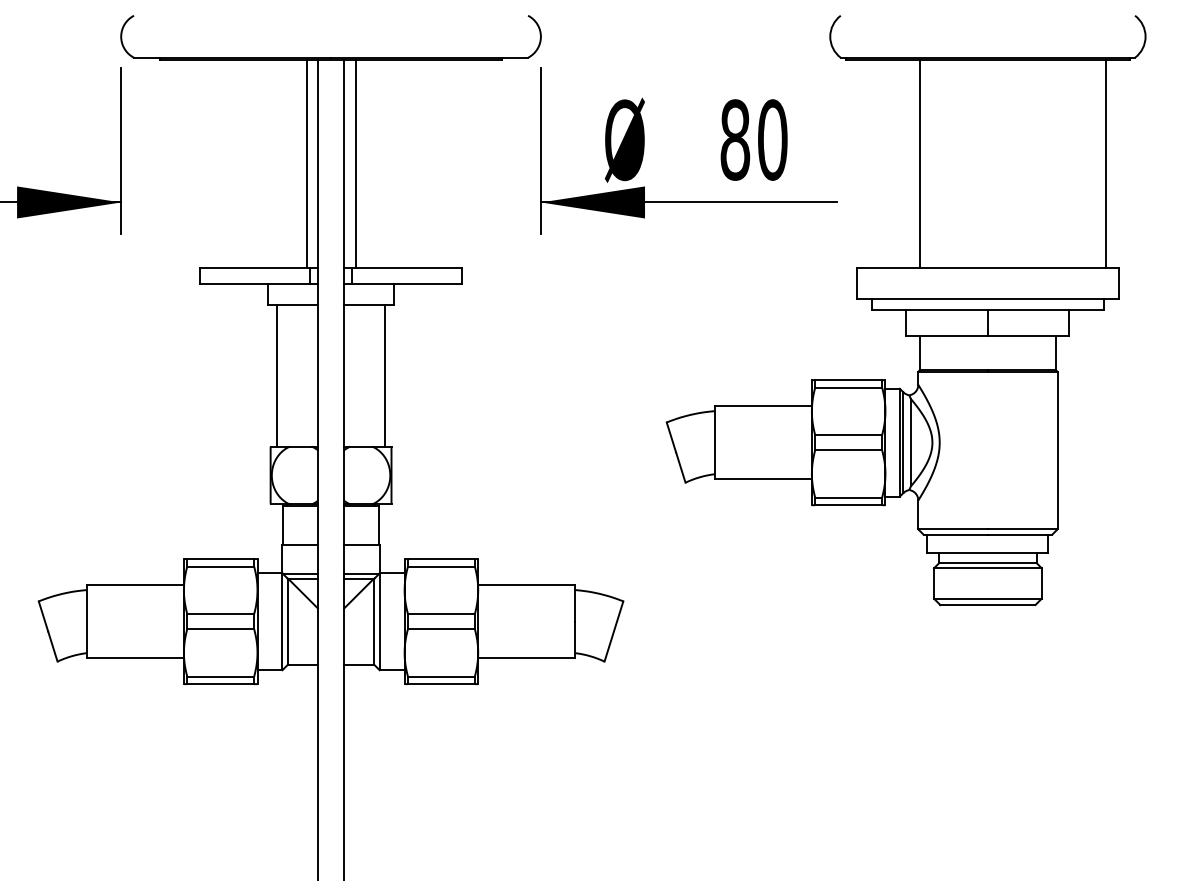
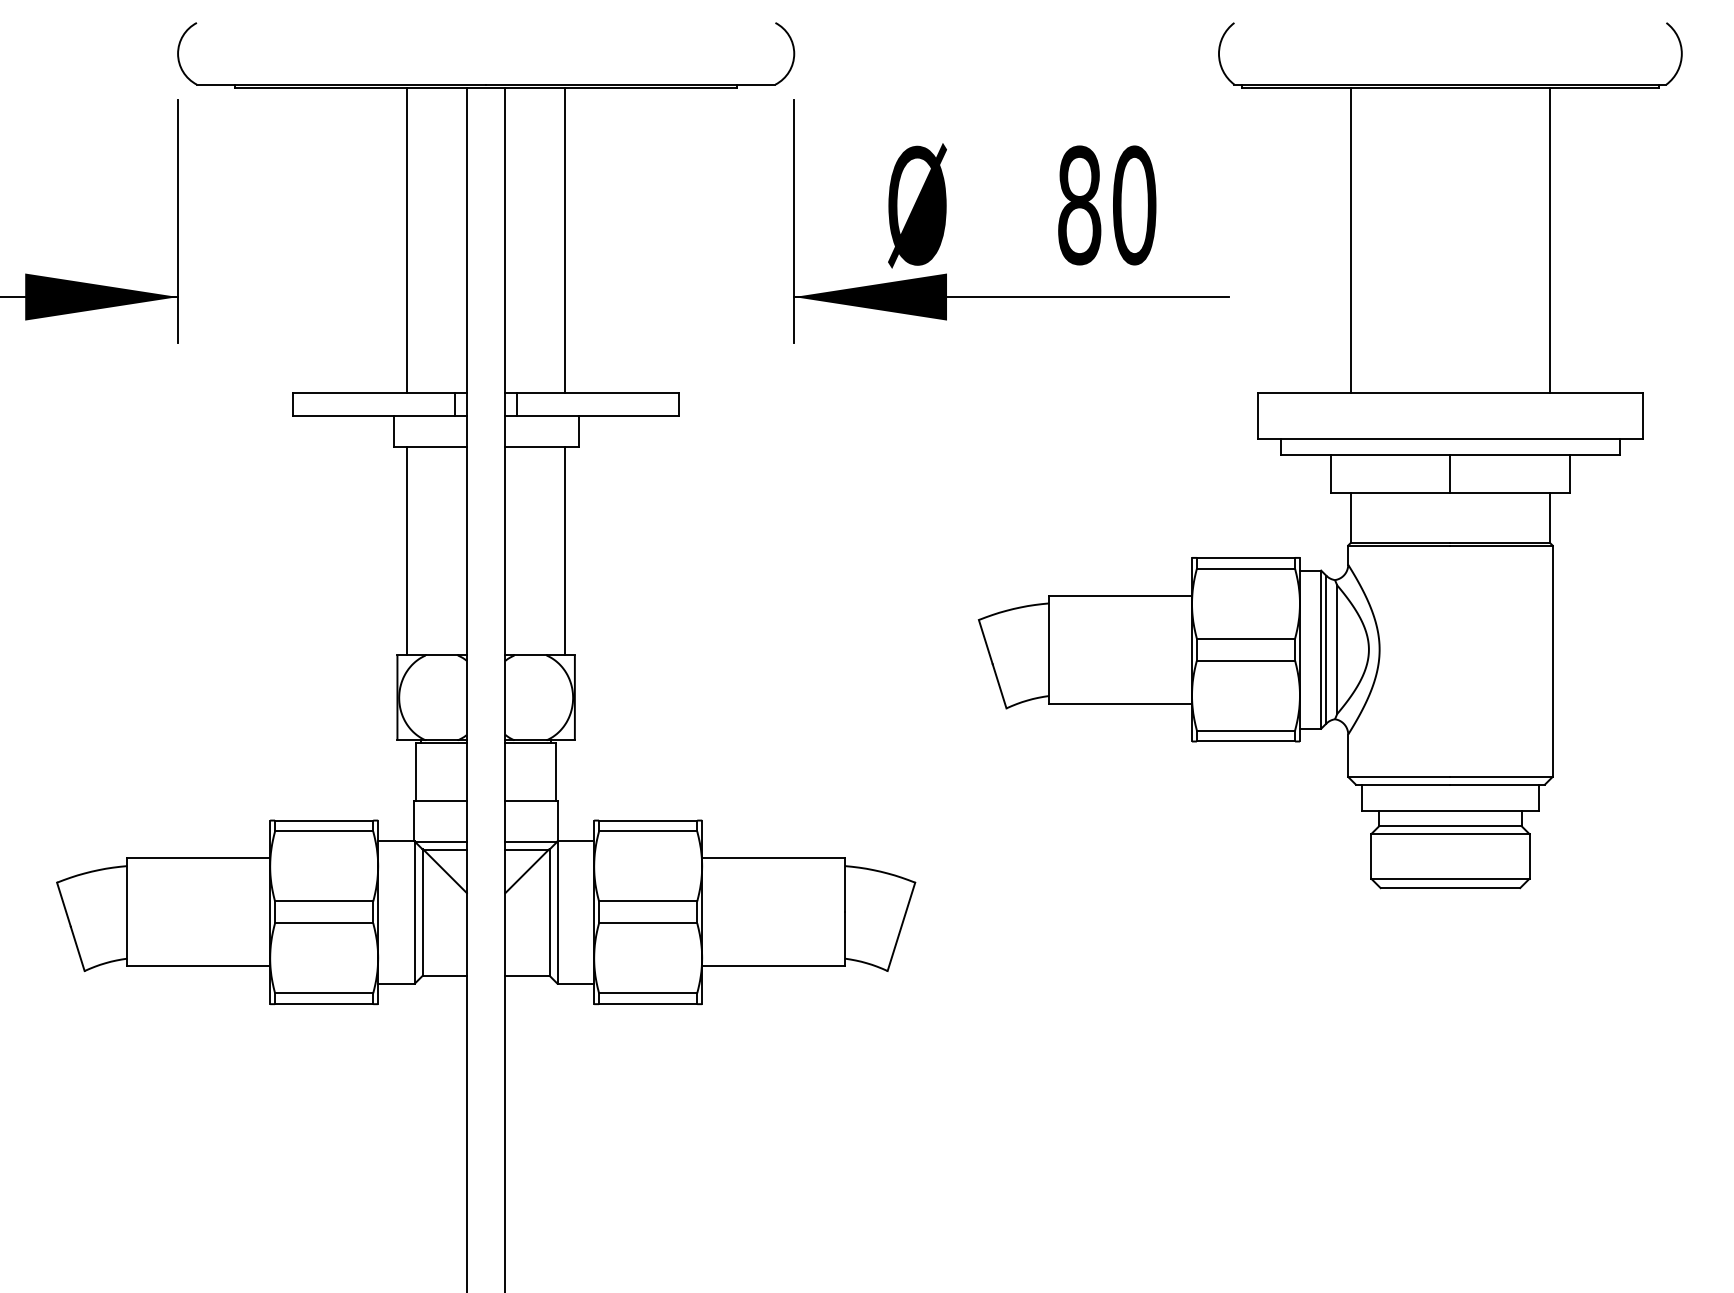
line: (307, 163) -> (407, 239), moved
line: (355, 163) -> (564, 239), moved
line: (1105, 163) -> (1549, 239), moved

